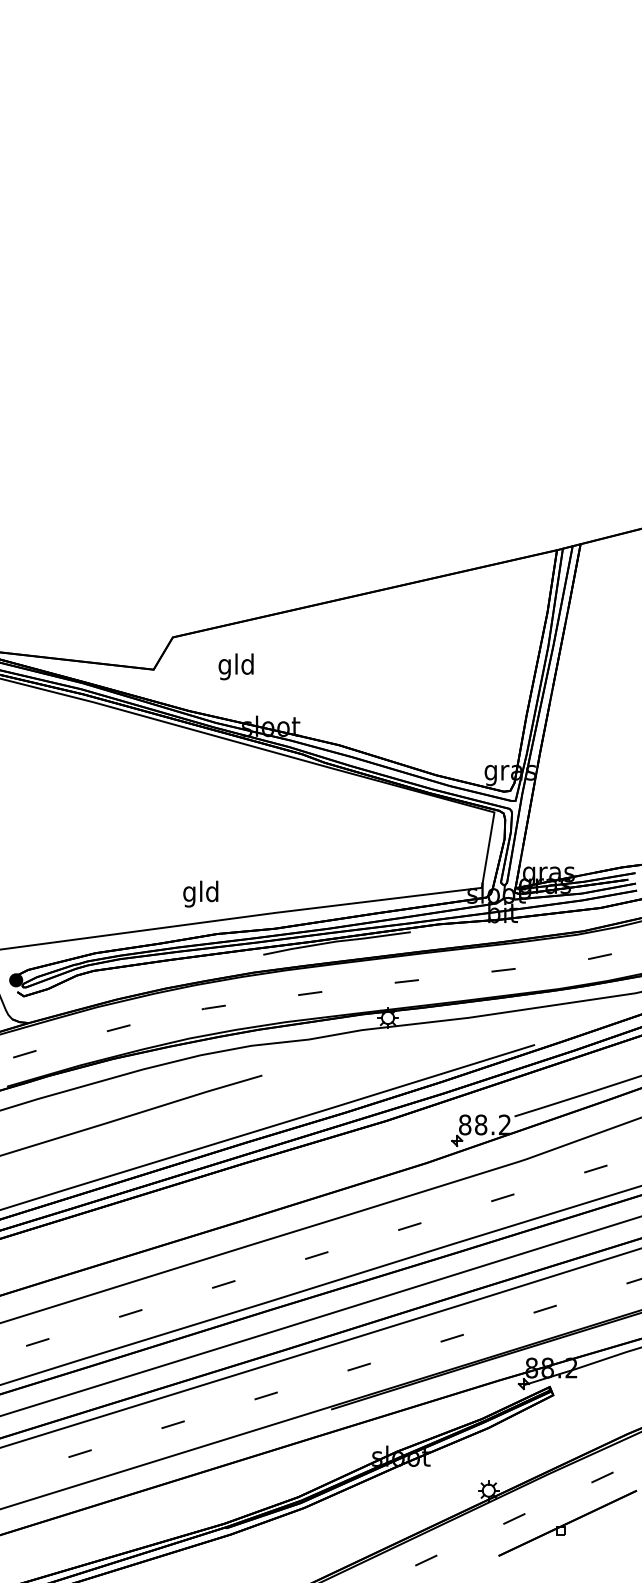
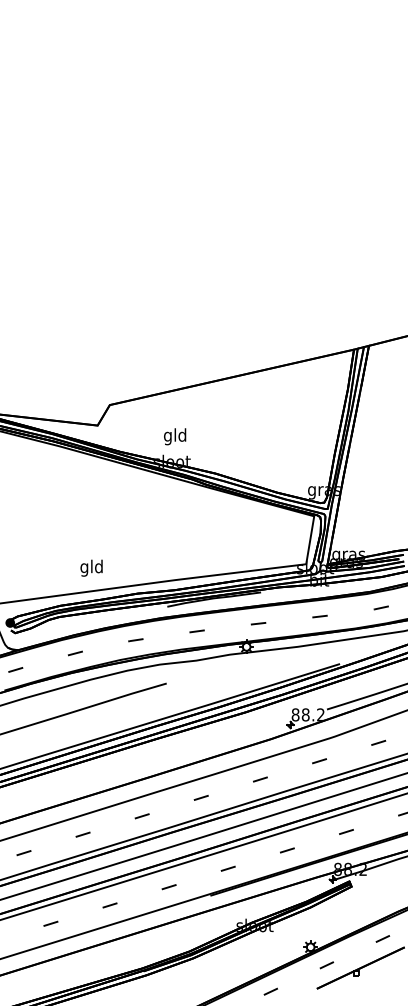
text: (236, 666) -> (175, 436), moved
text: (200, 892) -> (91, 567), moved

